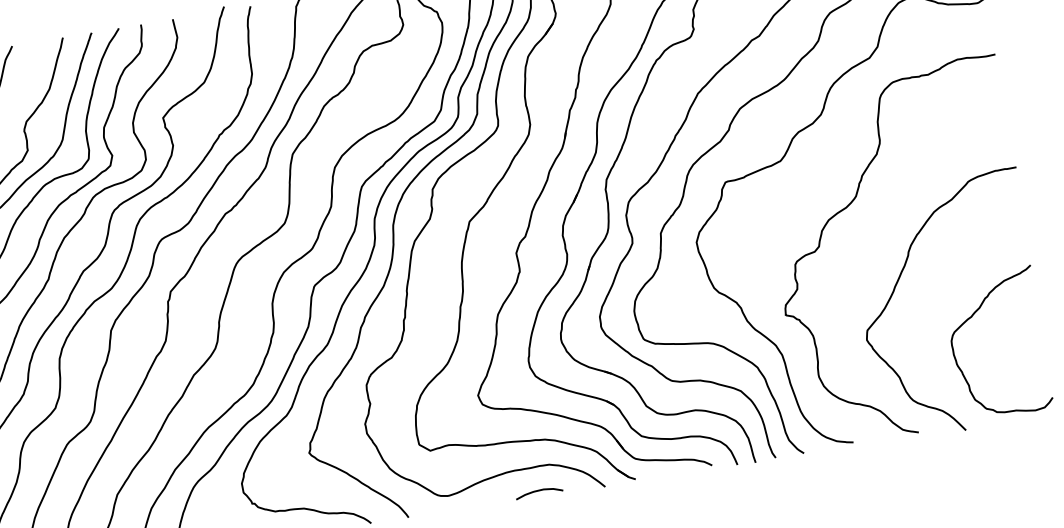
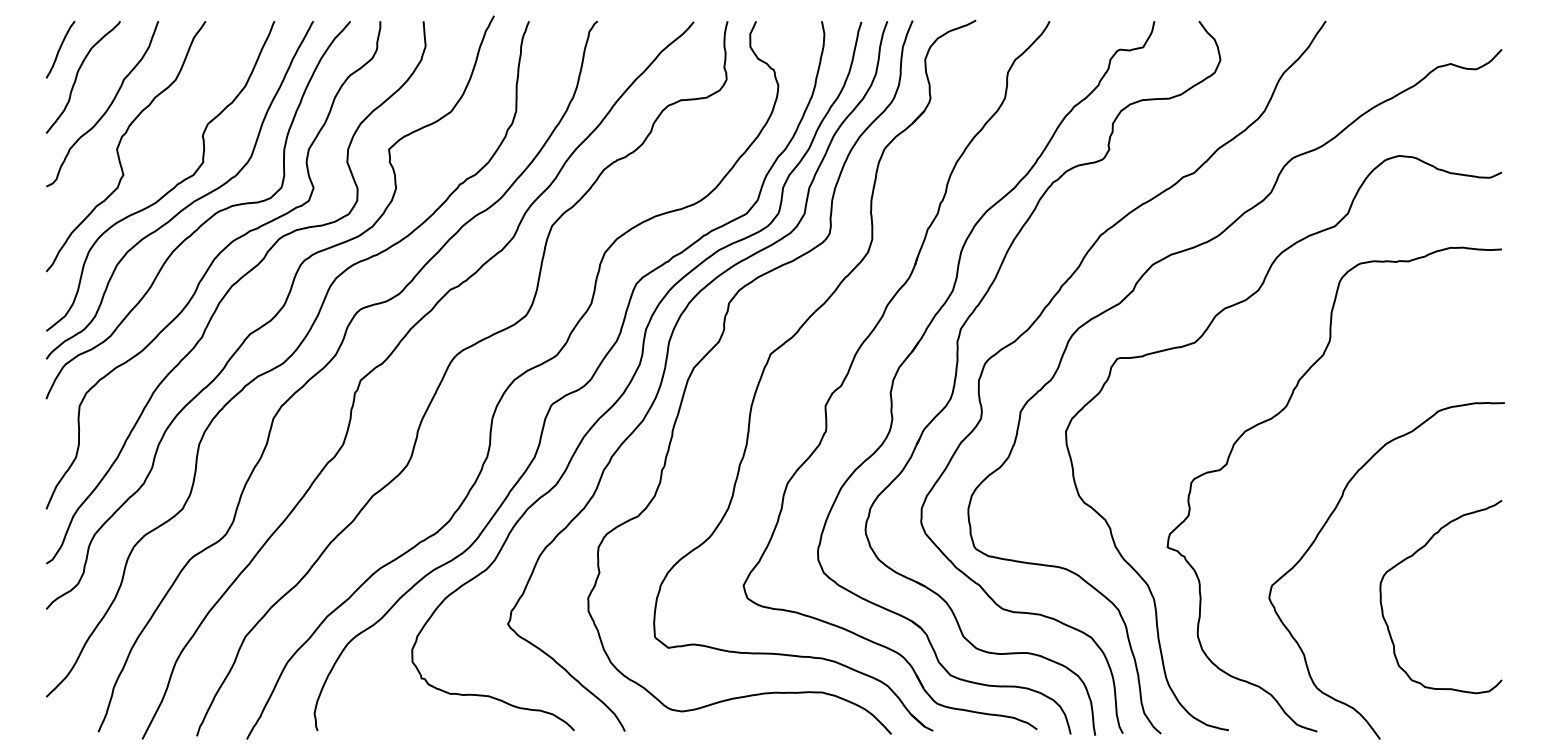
curve: (971, 317) -> (1412, 556), moved
curve: (538, 491) -> (802, 725), removed

